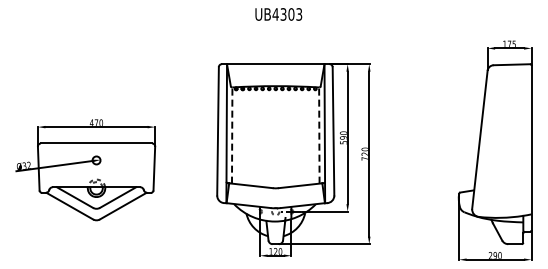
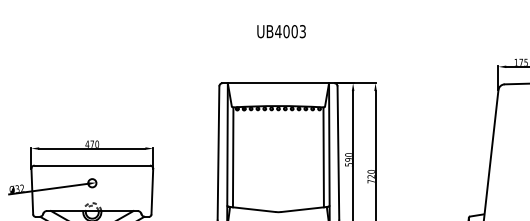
text: (283, 14) -> (286, 31), UB4303 -> UB4003
line: (232, 135) -> (233, 157), dashed -> solid
line: (319, 135) -> (323, 157), dashed -> solid

